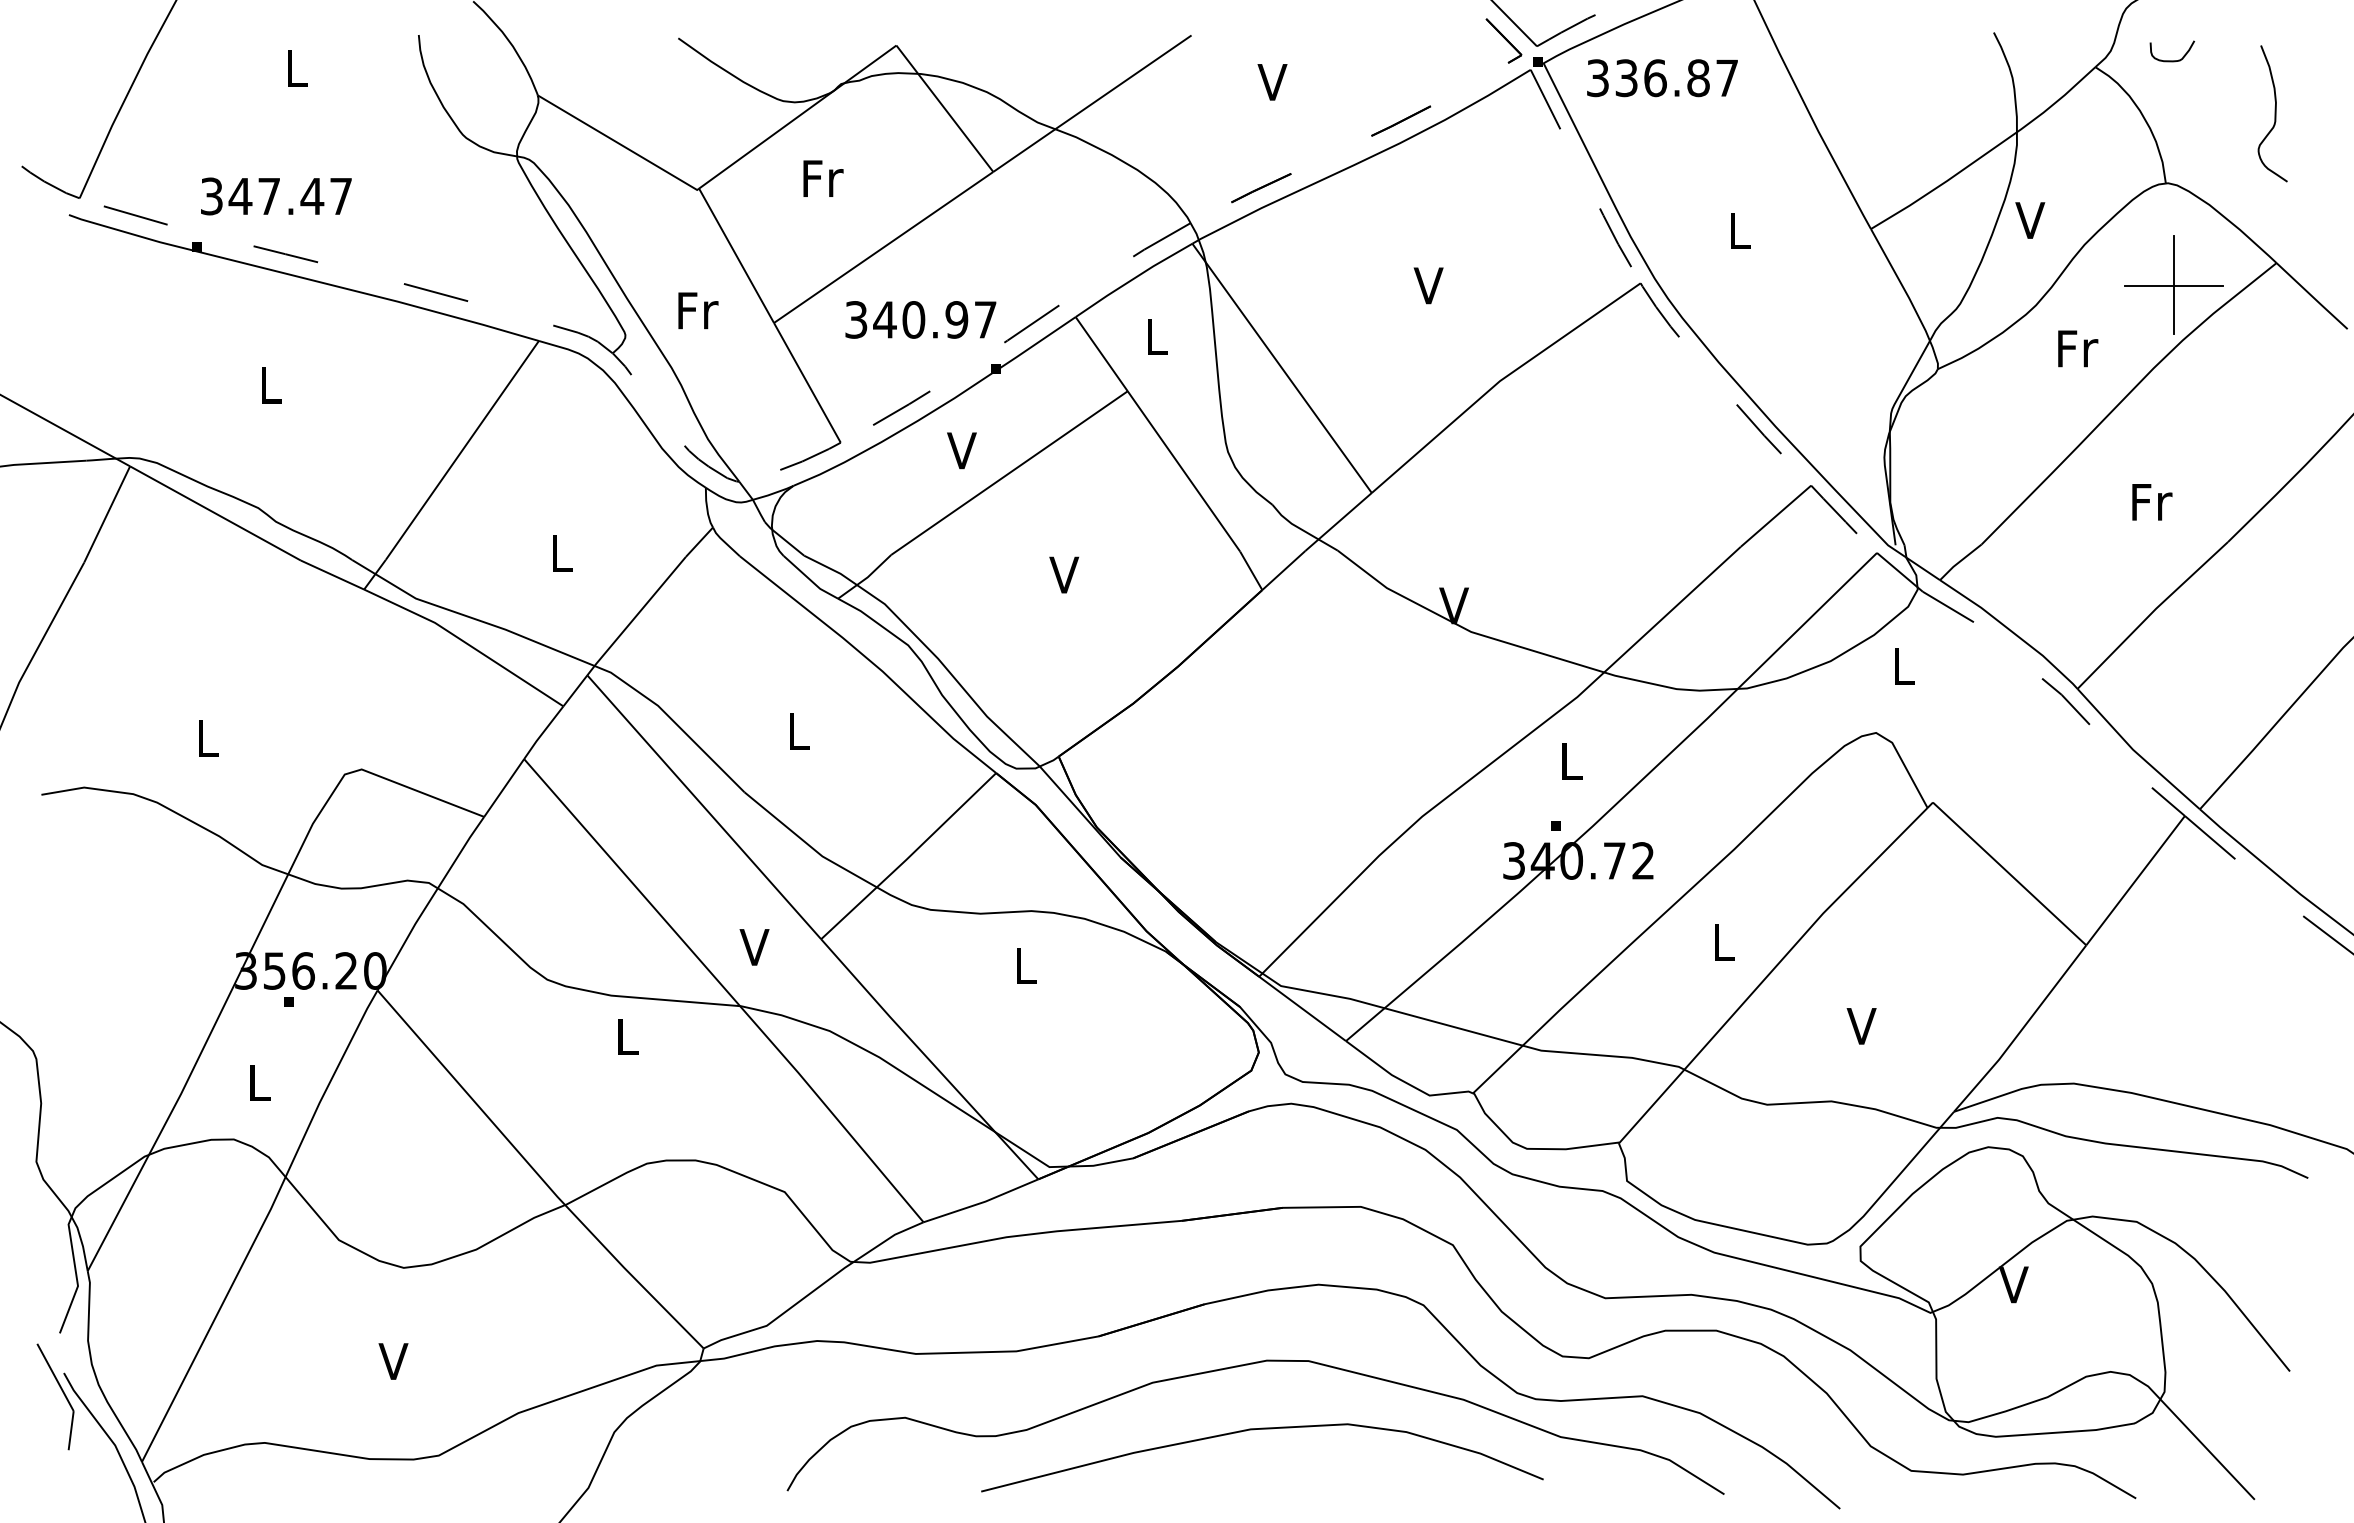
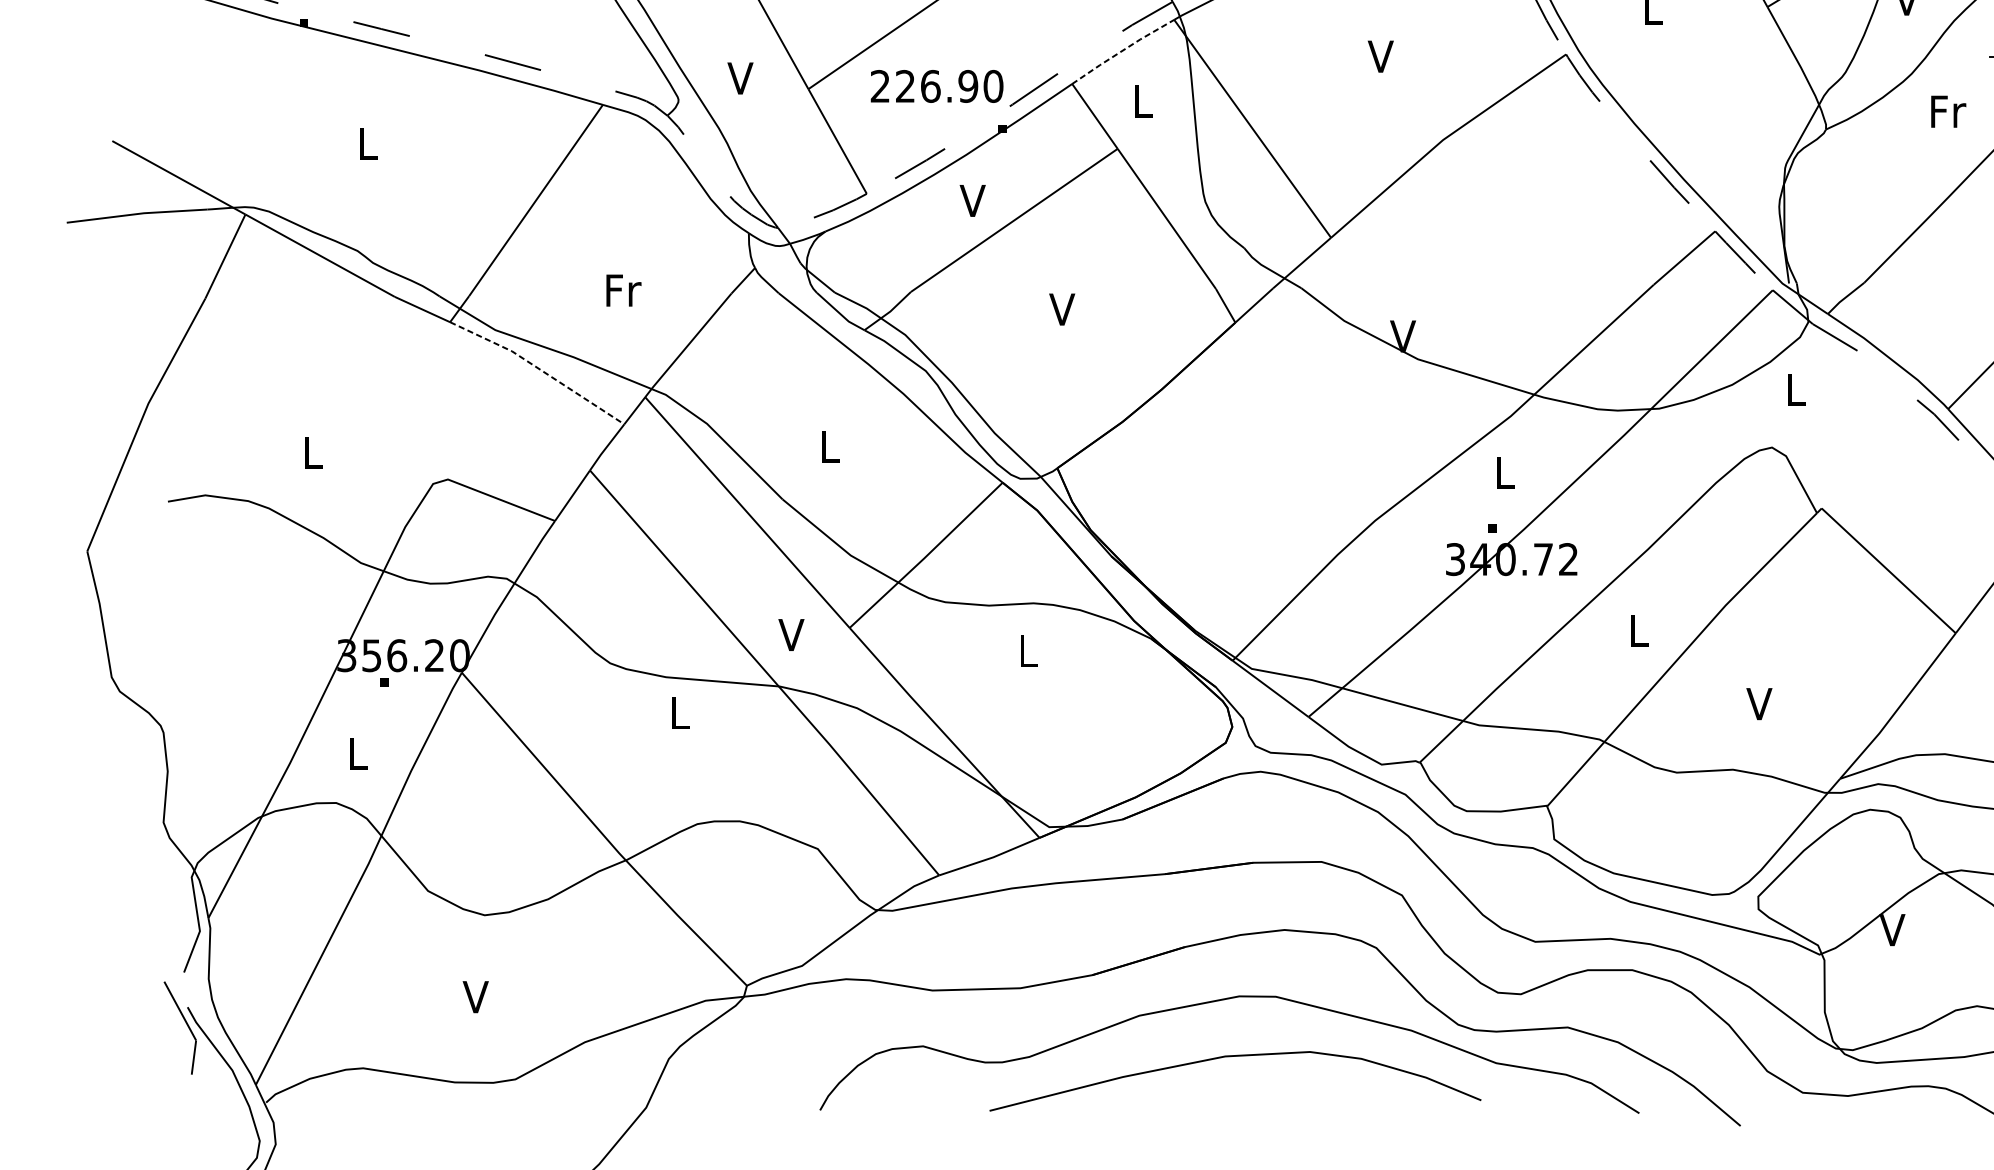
line: (1133, 279) -> (1122, 51), solid -> dashed
text: (698, 310) -> (742, 78), Fr -> V
text: (921, 319) -> (937, 86), 340.97 -> 226.90
text: (563, 553) -> (624, 290), L -> Fr
line: (465, 642) -> (538, 368), solid -> dashed

